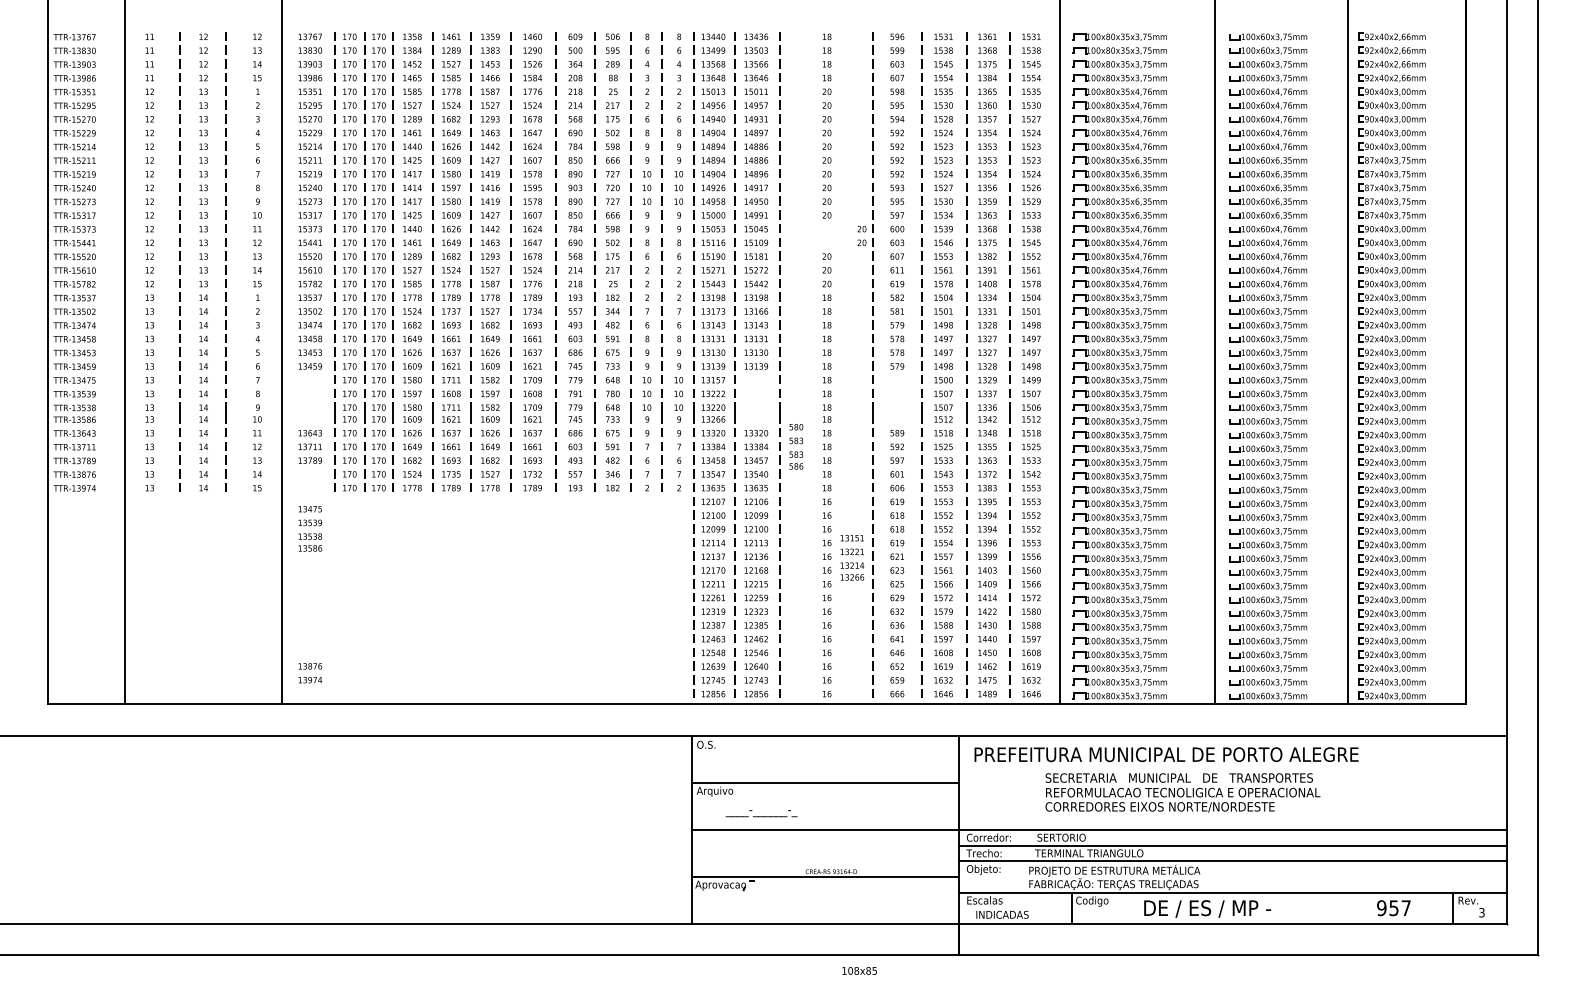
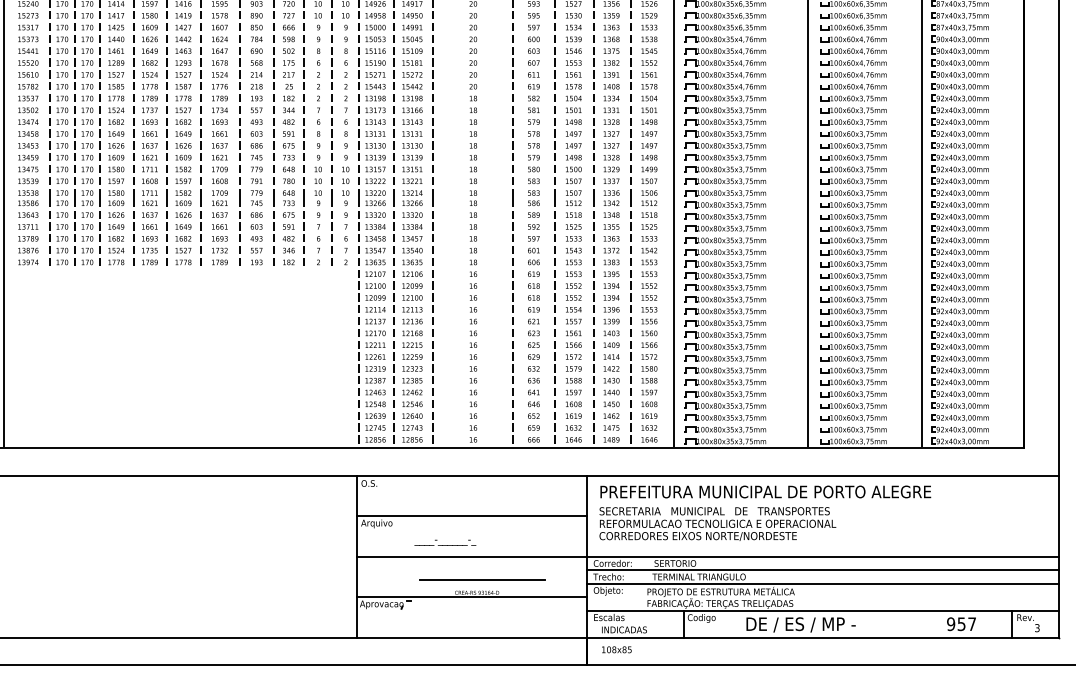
text: (861, 235) -> (472, 44), moved
text: (796, 446) -> (534, 186), moved
text: (310, 528) -> (28, 186), moved
text: (852, 557) -> (412, 186), moved
text: (310, 673) -> (28, 256), moved
text: (1182, 792) -> (717, 523), moved
text: (761, 813) -> (445, 542), moved
line: (837, 856) -> (482, 579), added
text: (859, 970) -> (616, 649), moved

